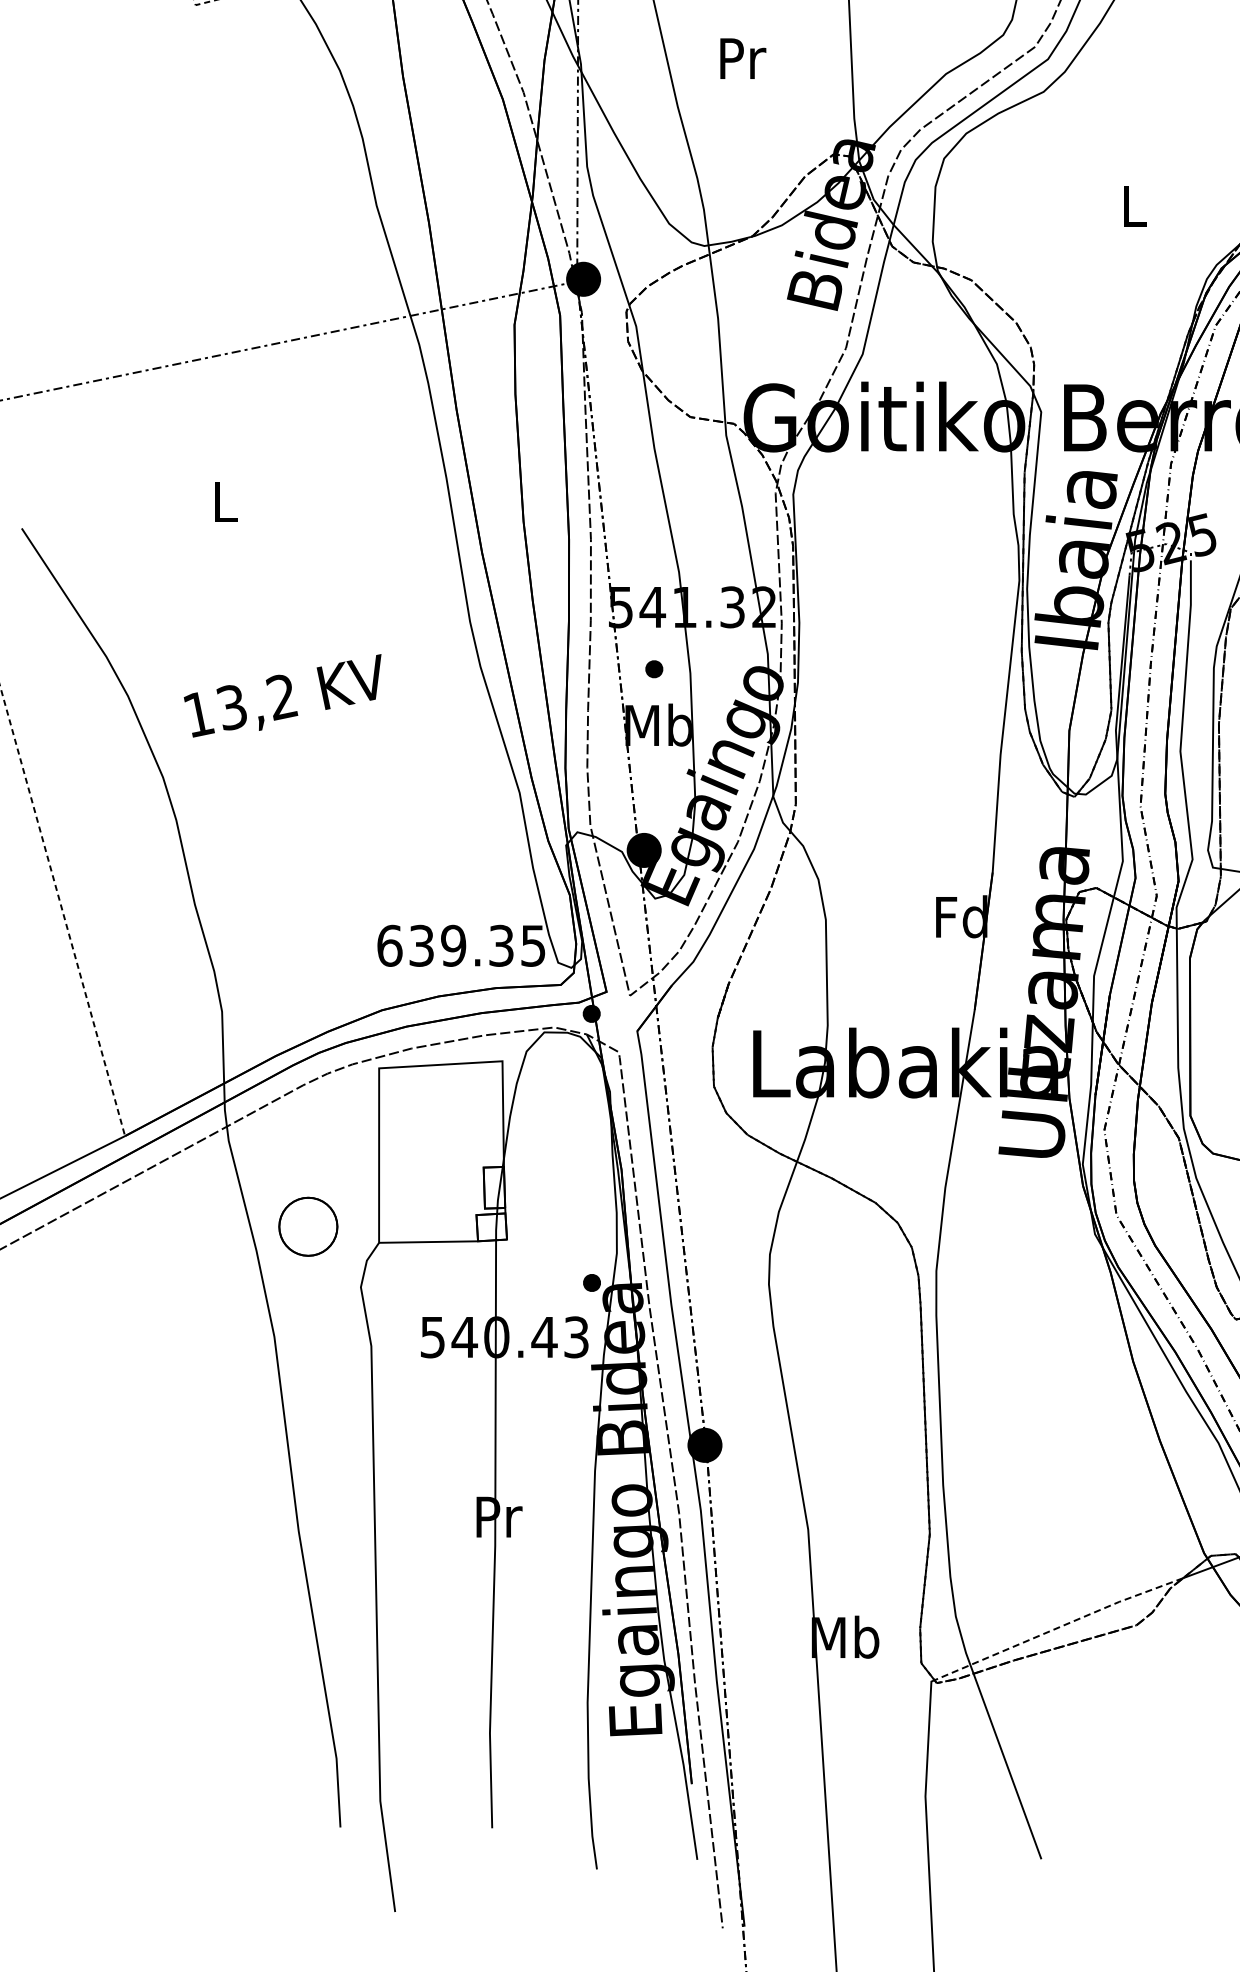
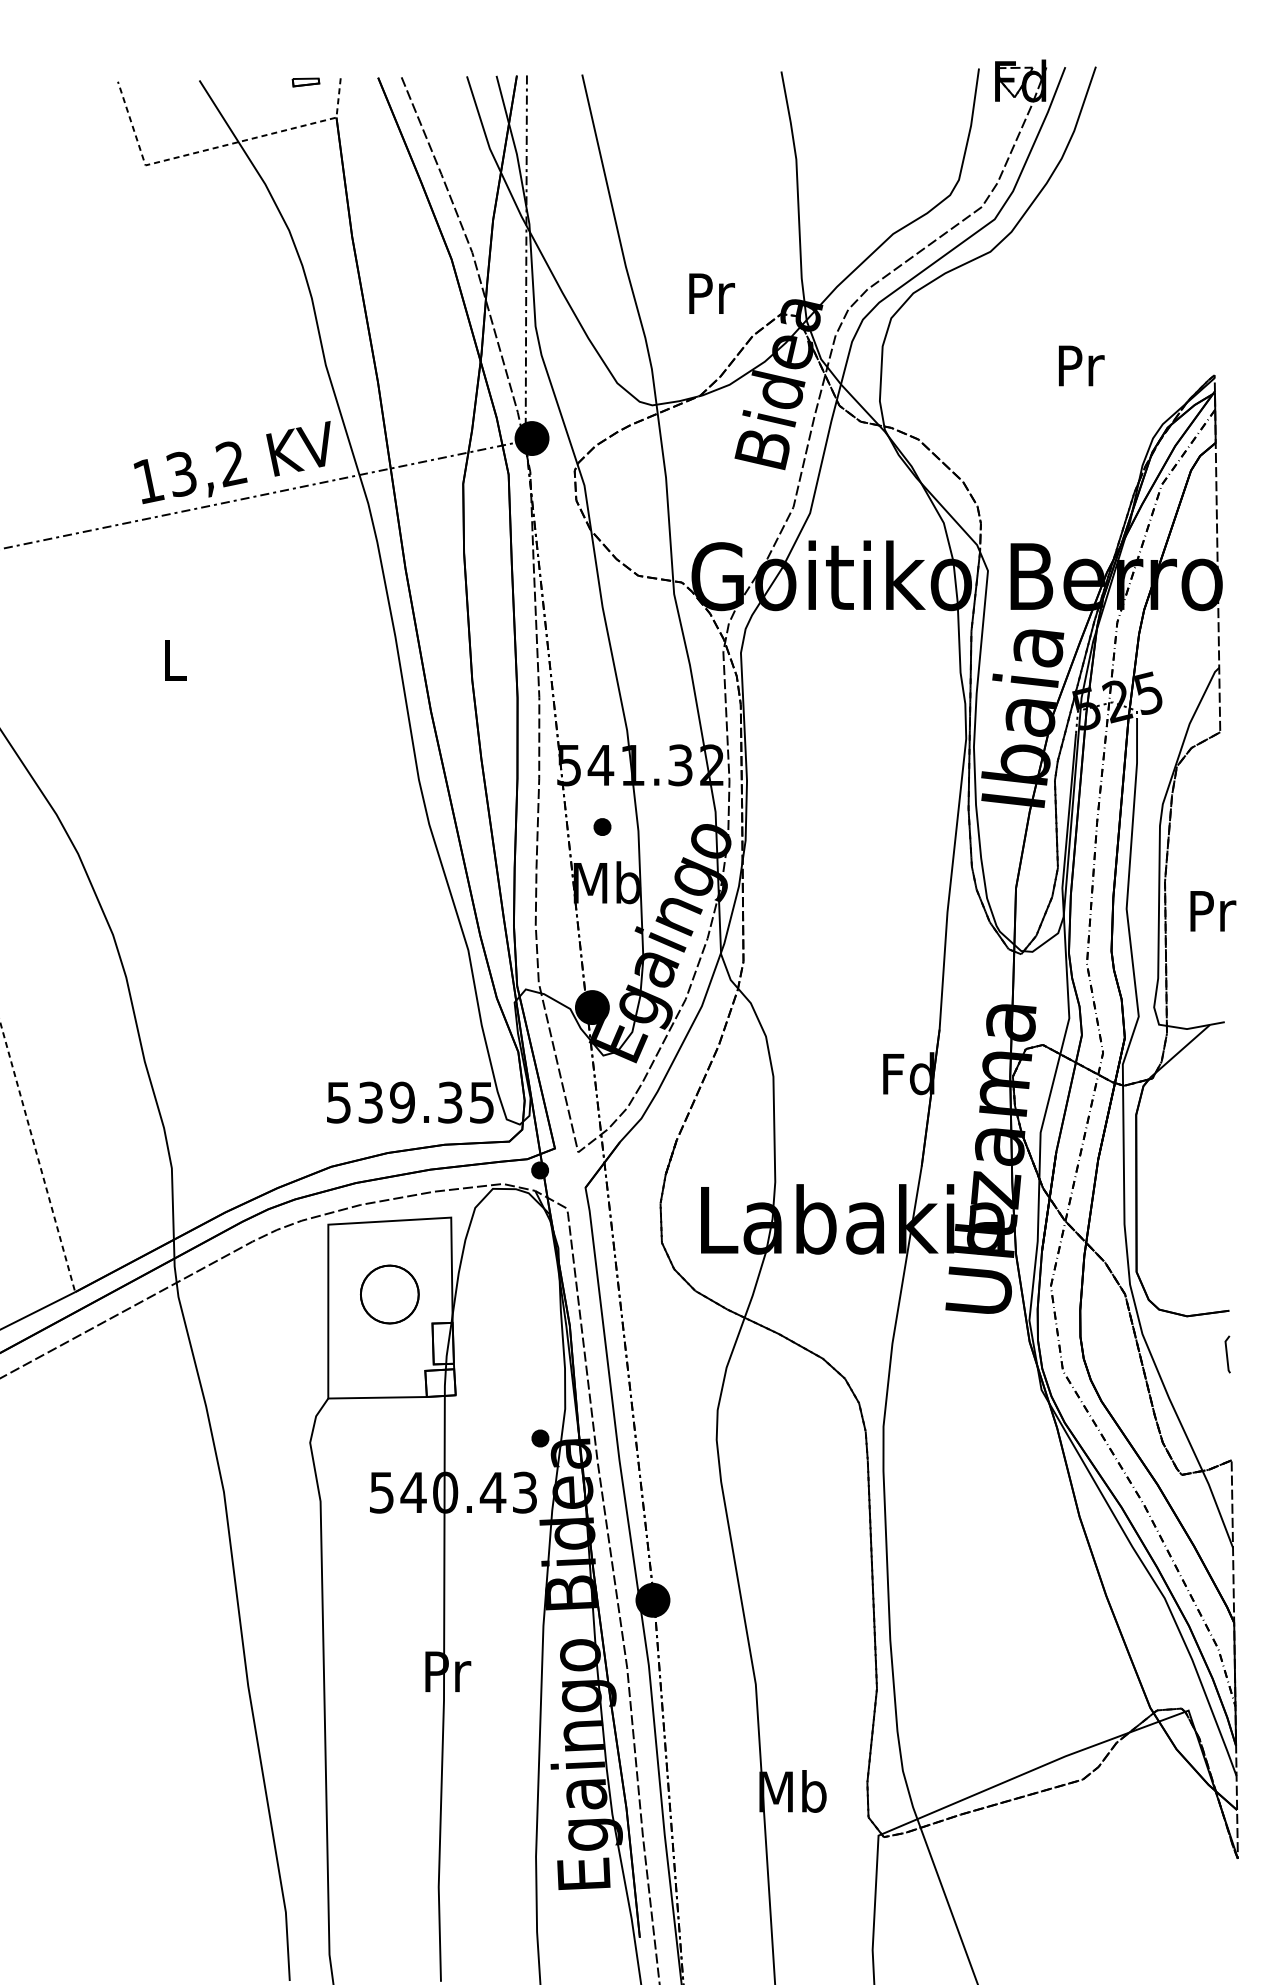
text: (742, 58) -> (711, 293), moved
text: (1135, 205) -> (1081, 365), L -> Pr
text: (281, 695) -> (231, 462), moved
text: (389, 945) -> (338, 1102), 639.35 -> 539.35
part: (308, 1226) -> (389, 1294), moved
line: (1057, 1628) -> (1004, 1782), dashed -> solid

